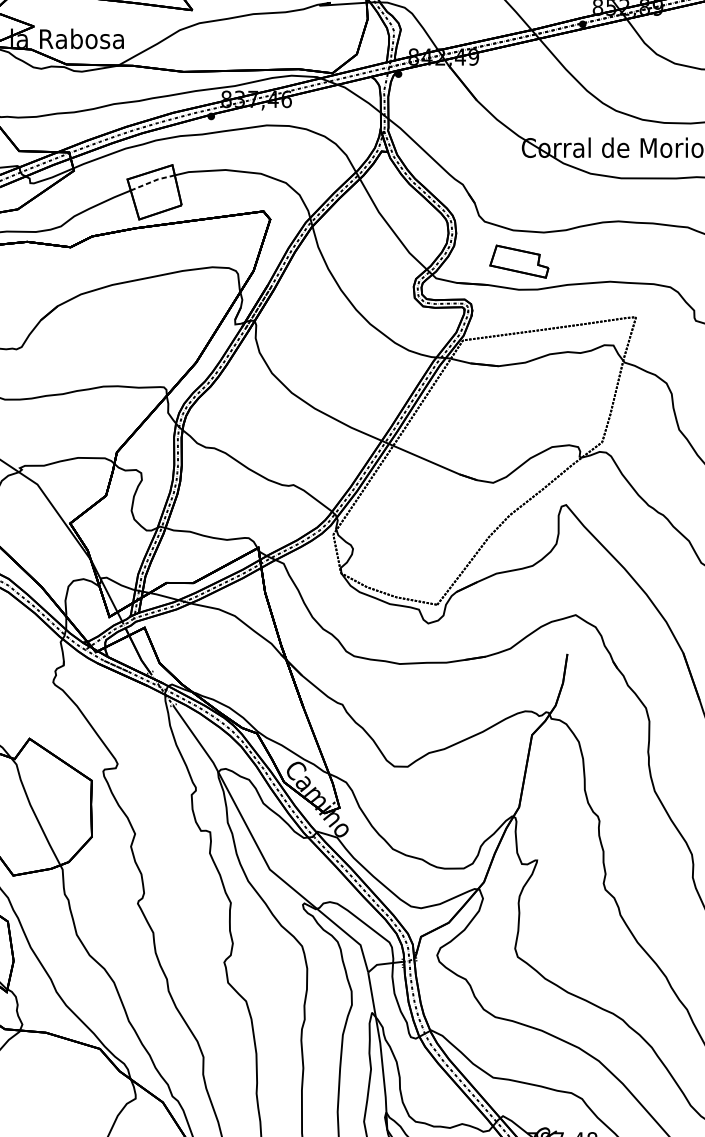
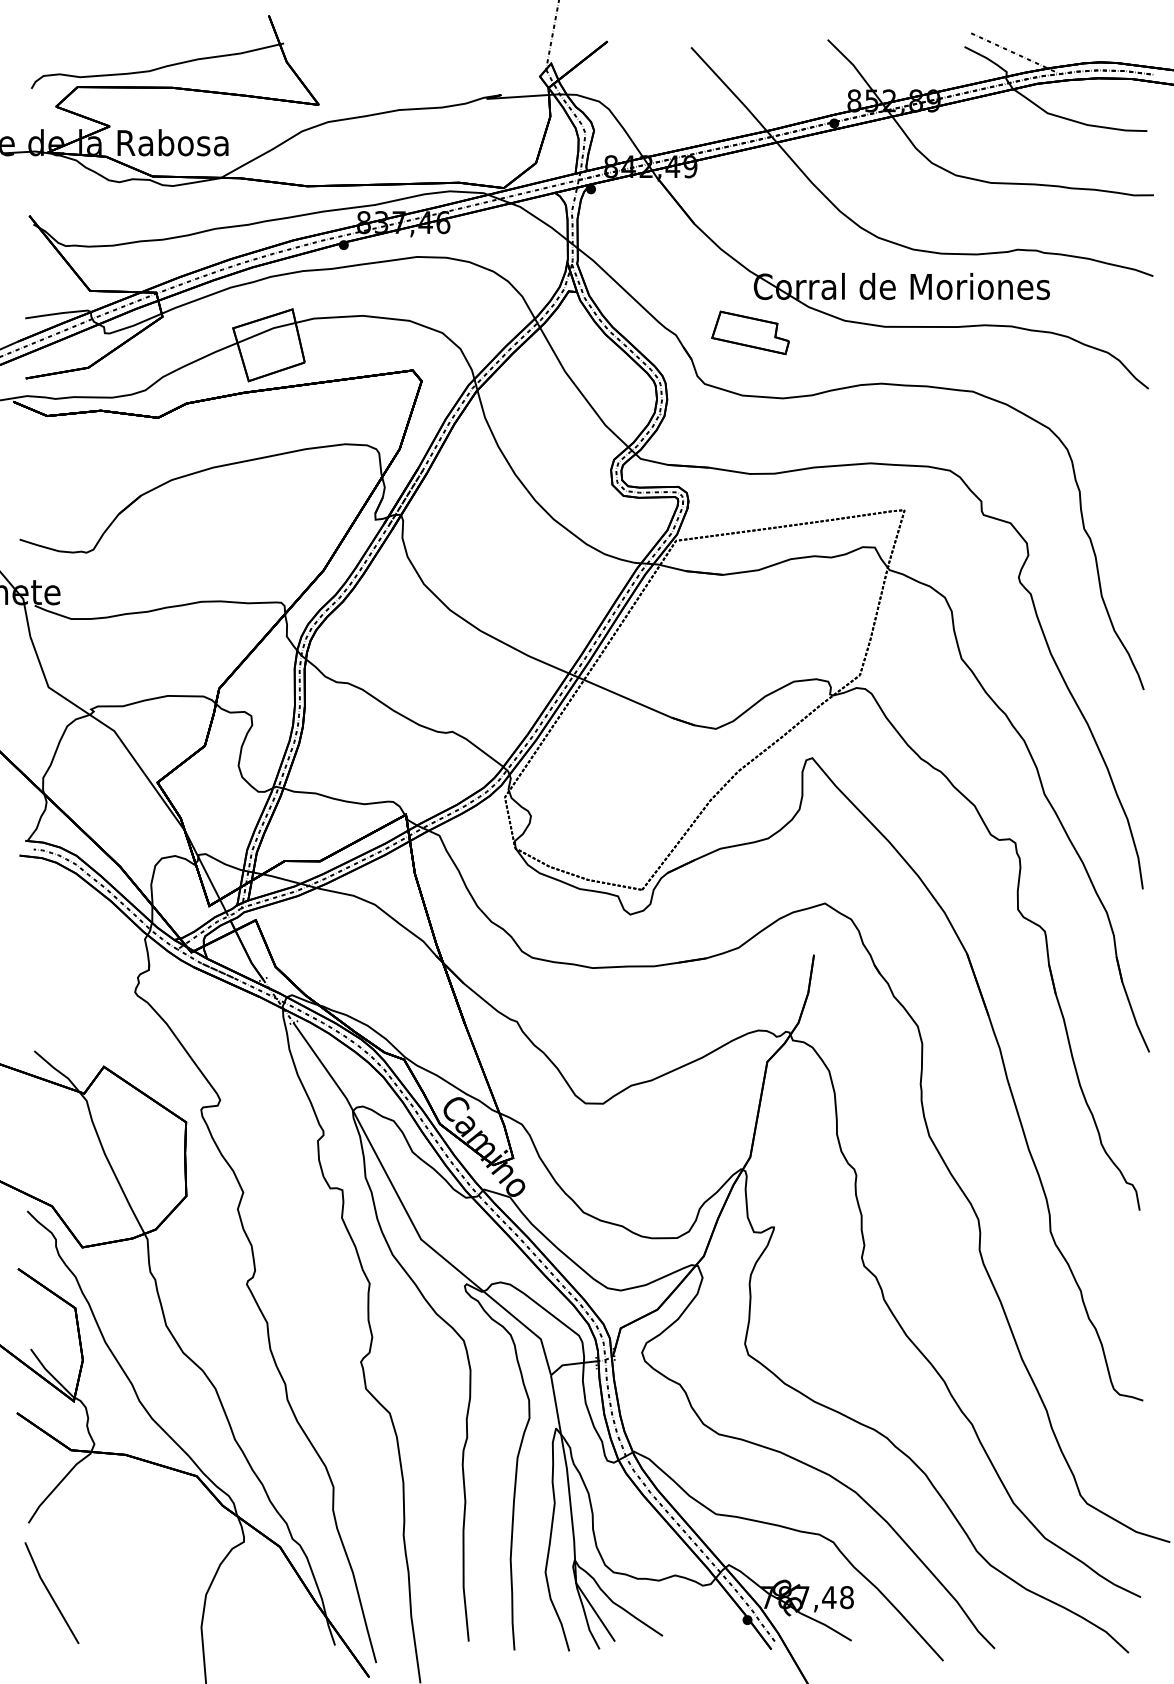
line: (152, 181) -> (266, 331), dashed -> solid
part: (519, 261) -> (750, 332), moved

